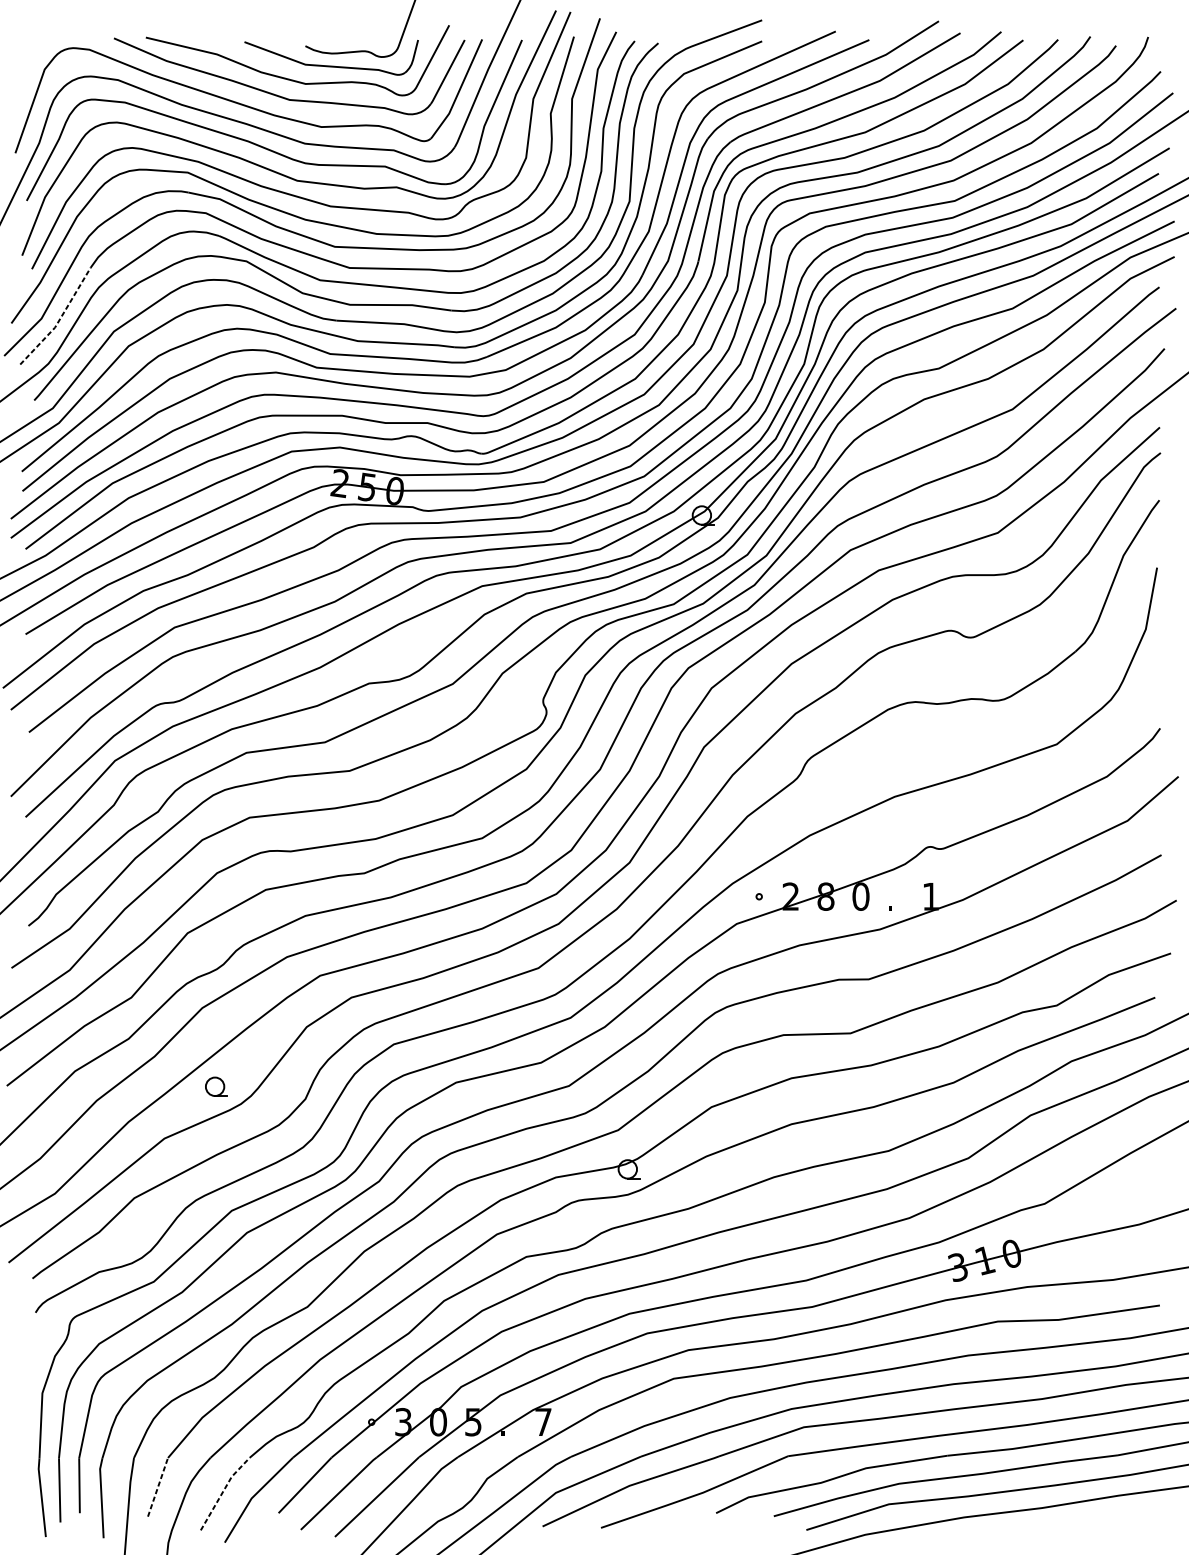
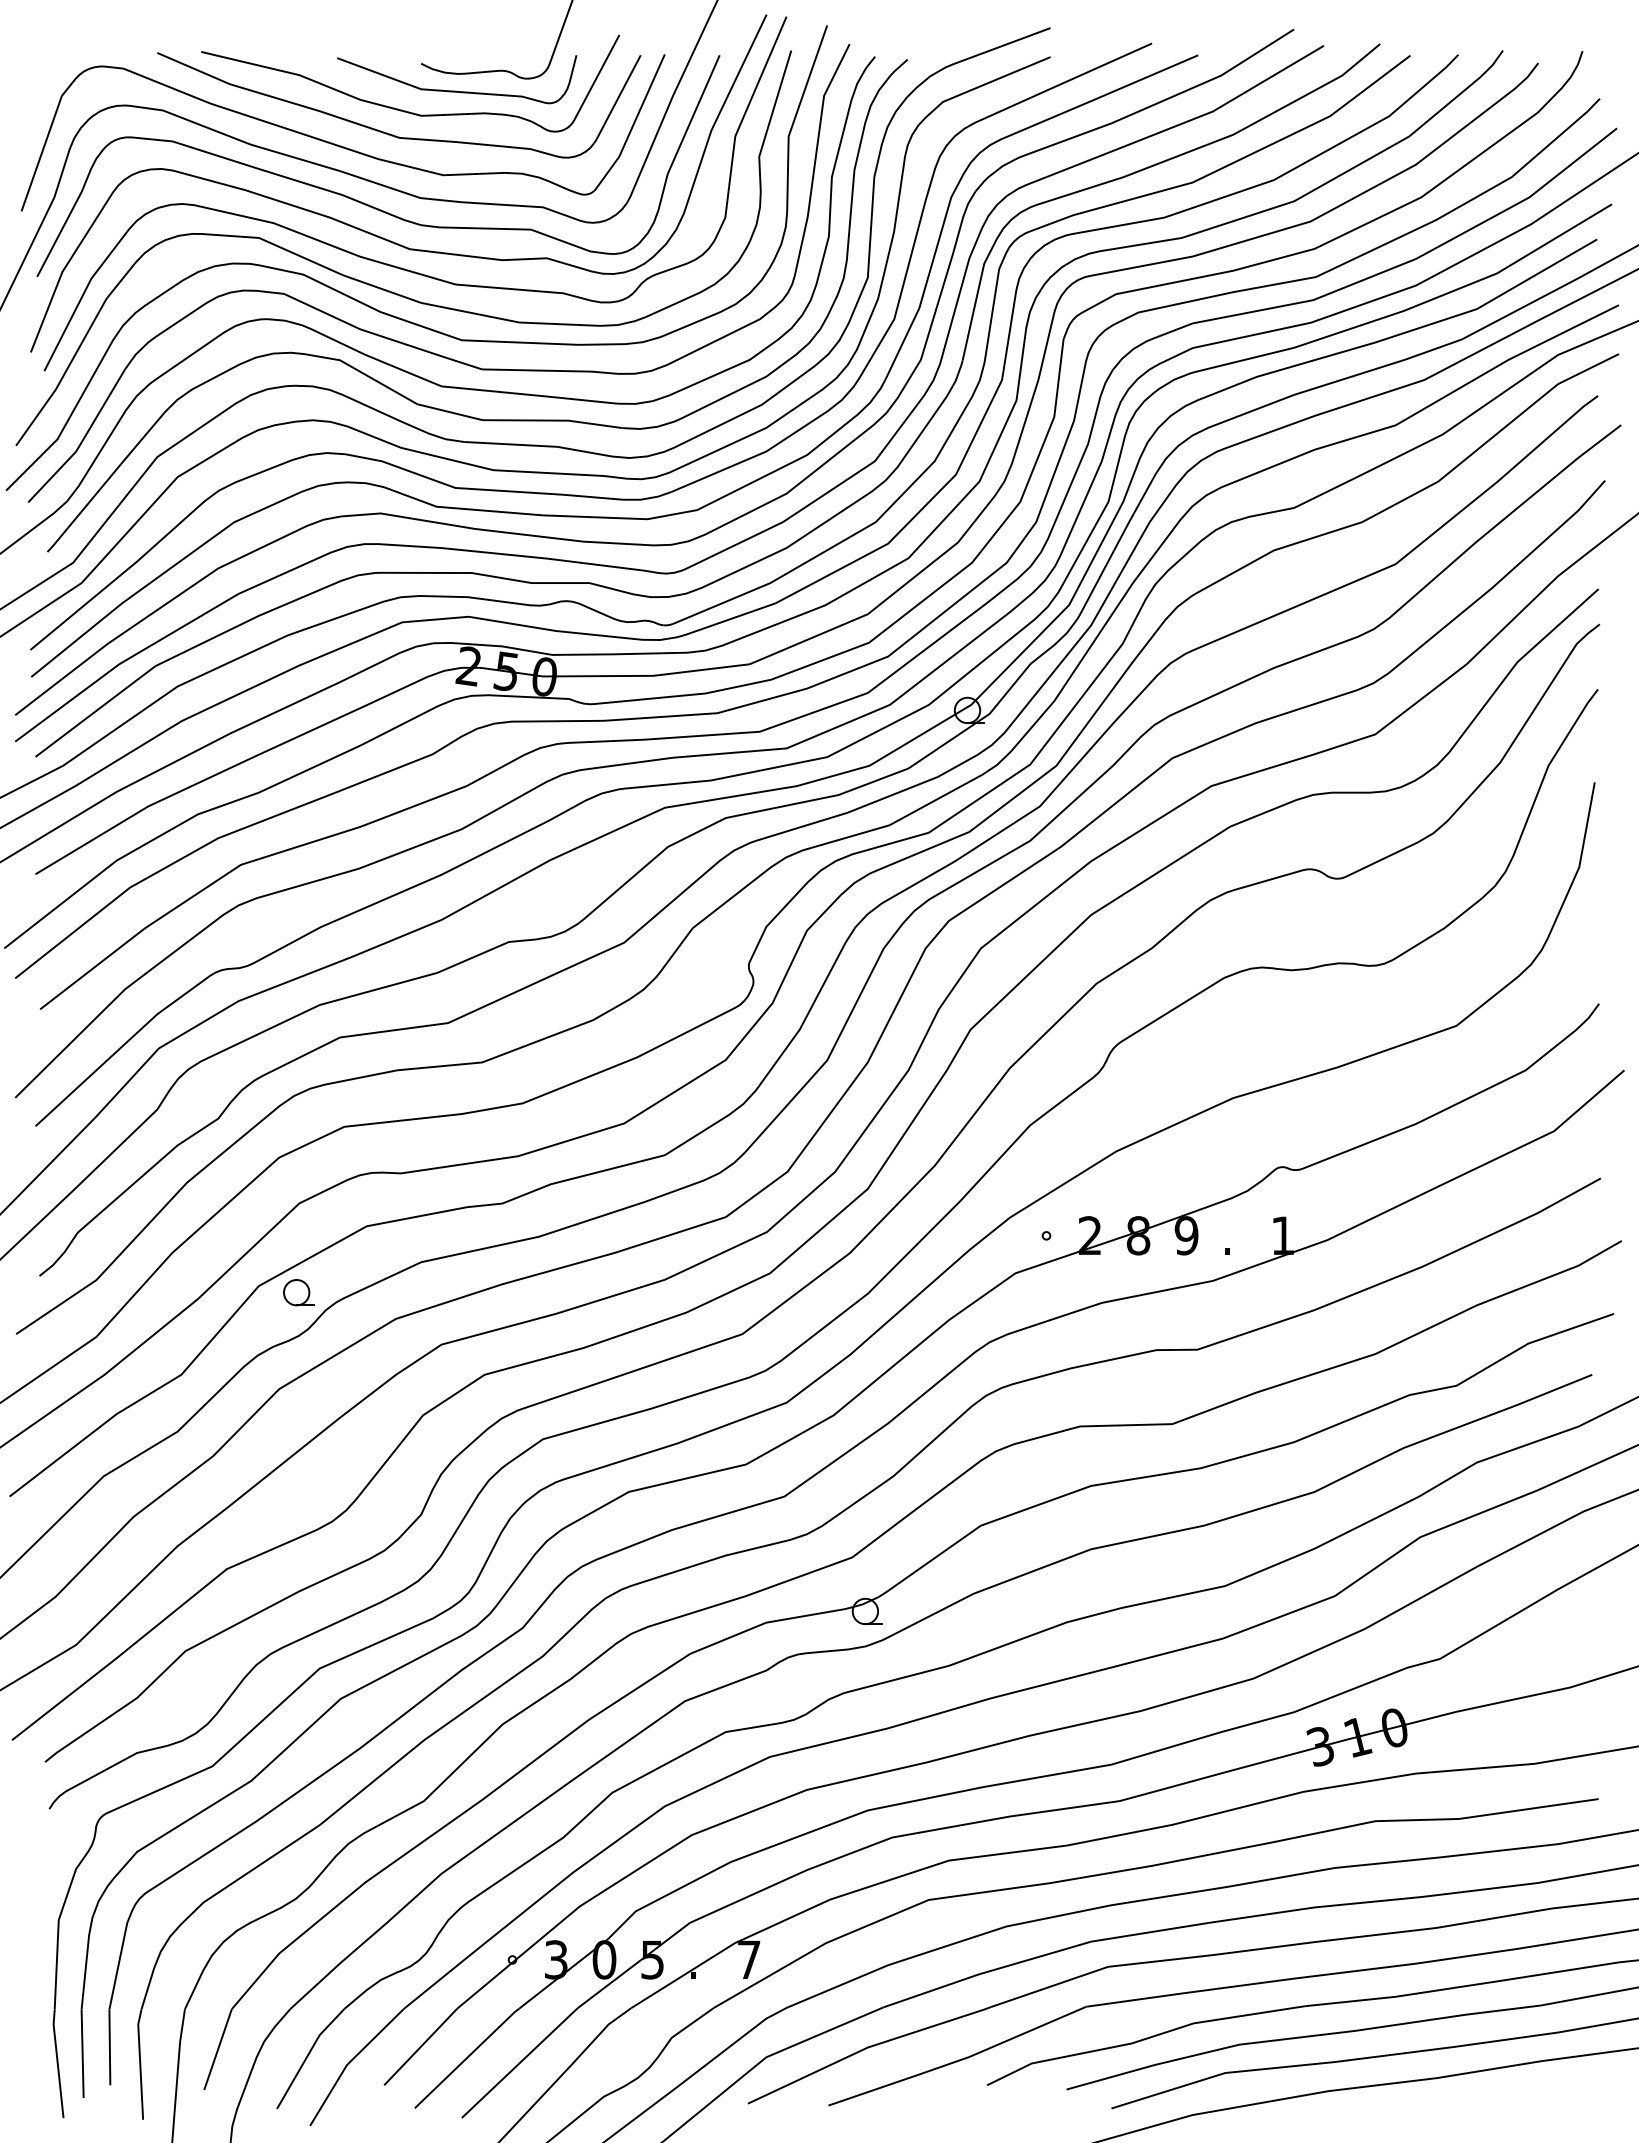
line: (59, 319) -> (82, 440), dashed -> solid
text: (860, 896) -> (1186, 1235), 0 -> 9
part: (216, 1086) -> (298, 1292), moved
line: (158, 1487) -> (218, 2049), dashed -> solid
line: (222, 1491) -> (307, 2055), dashed -> solid

